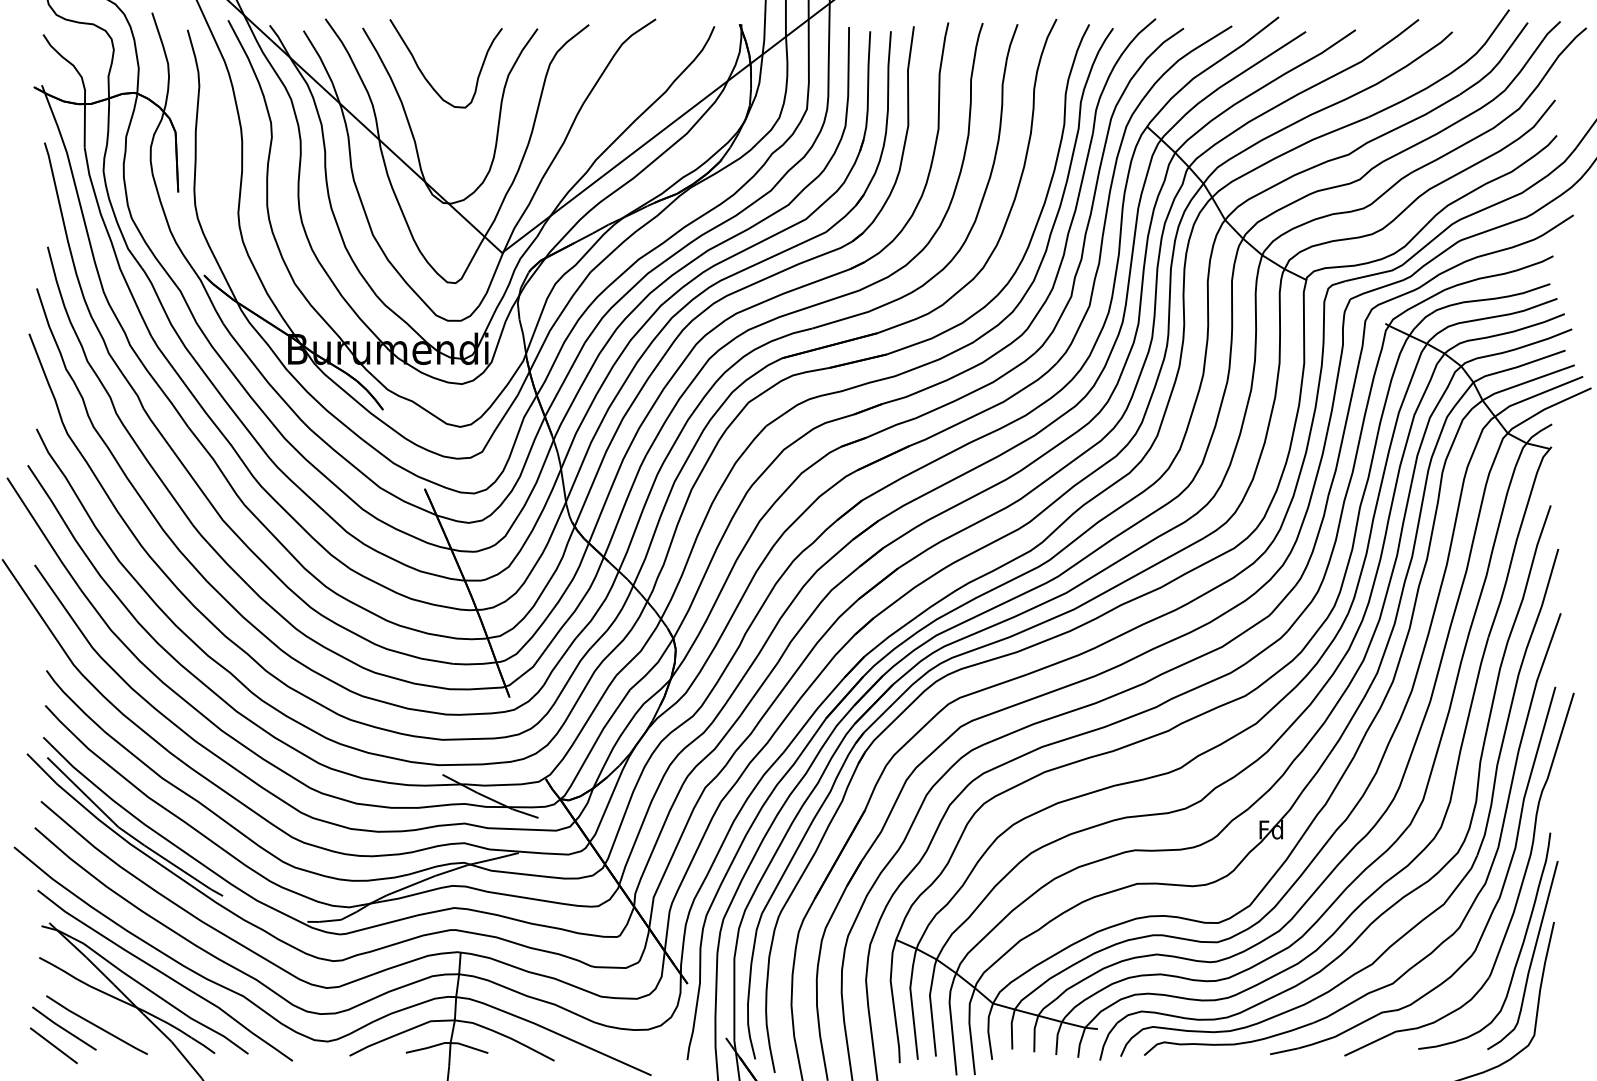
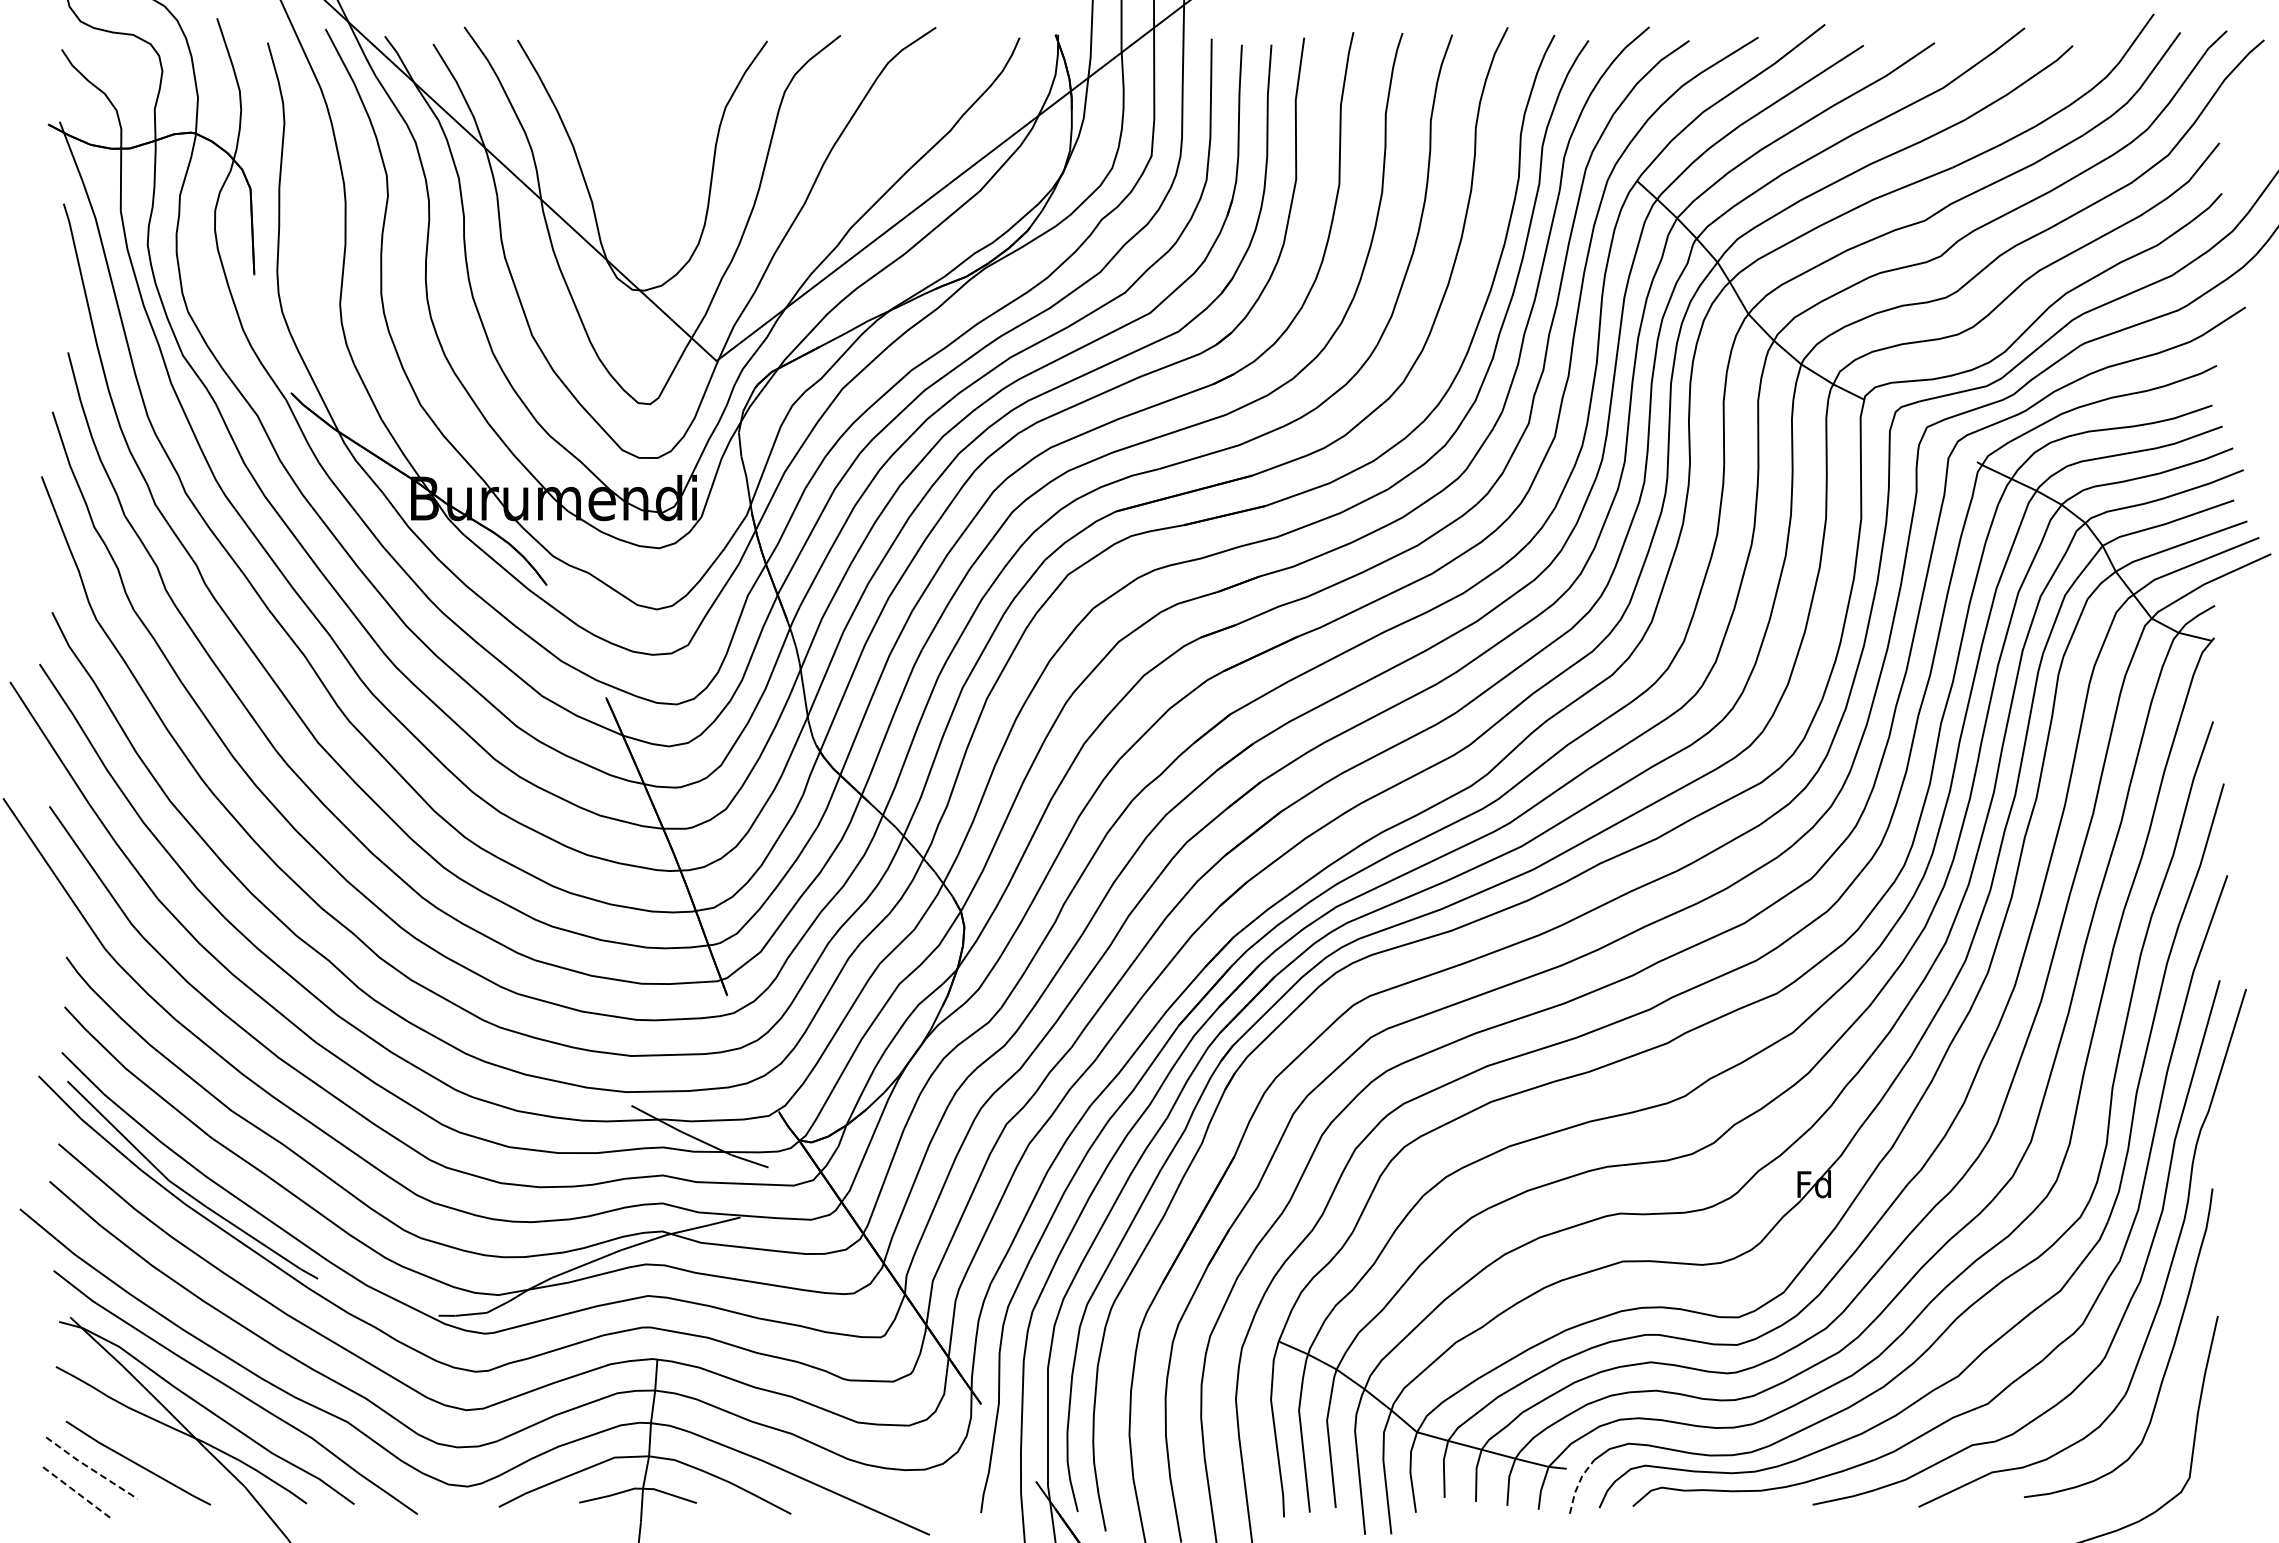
curve: (424, 75) -> (605, 107), removed
curve: (1531, 958) -> (2185, 1368), removed
line: (64, 1028) -> (91, 1468), solid -> dashed
line: (1106, 1040) -> (1578, 1485), solid -> dashed
line: (54, 1045) -> (77, 1492), solid -> dashed

